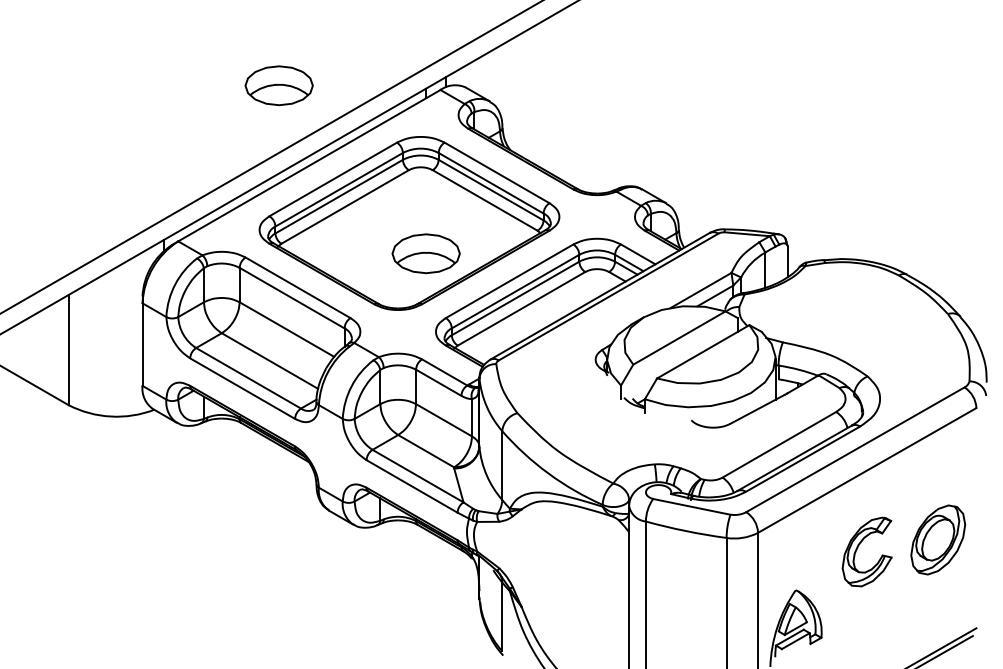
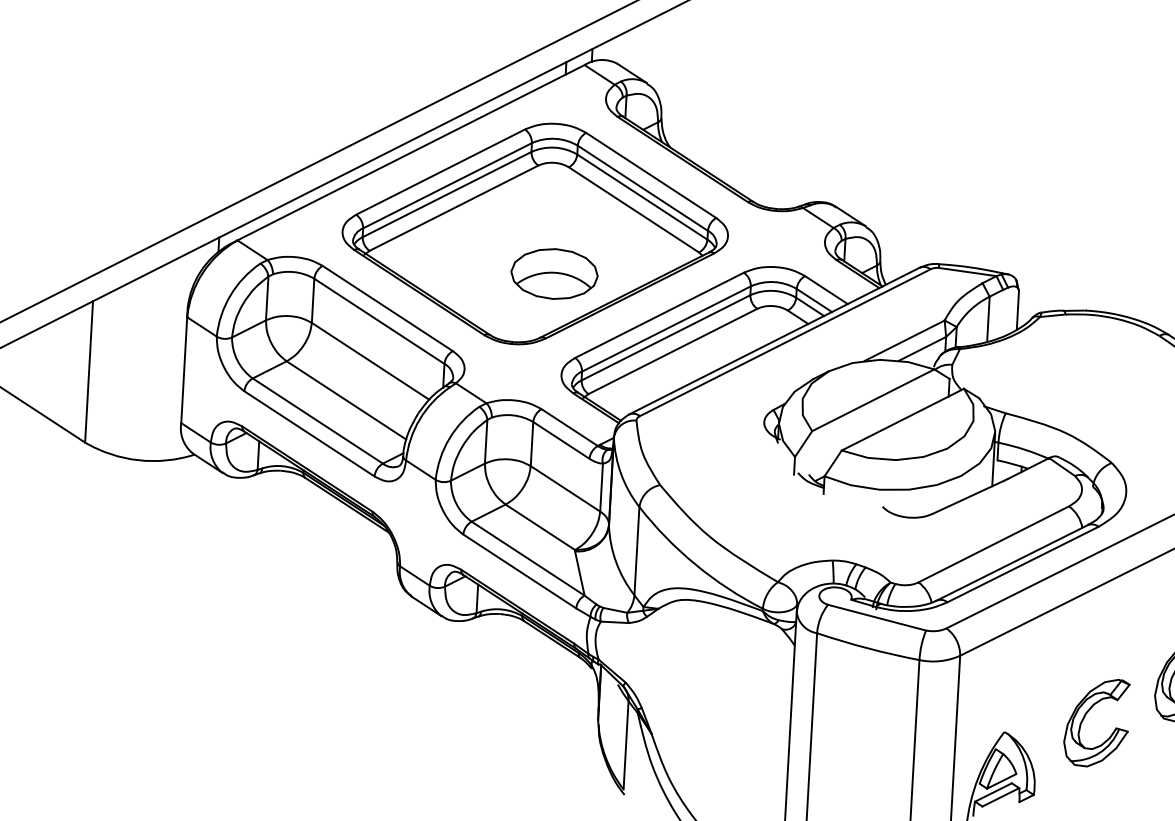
part: (278, 85) -> (377, 47), removed
part: (858, 547) -> (1085, 716), moved

